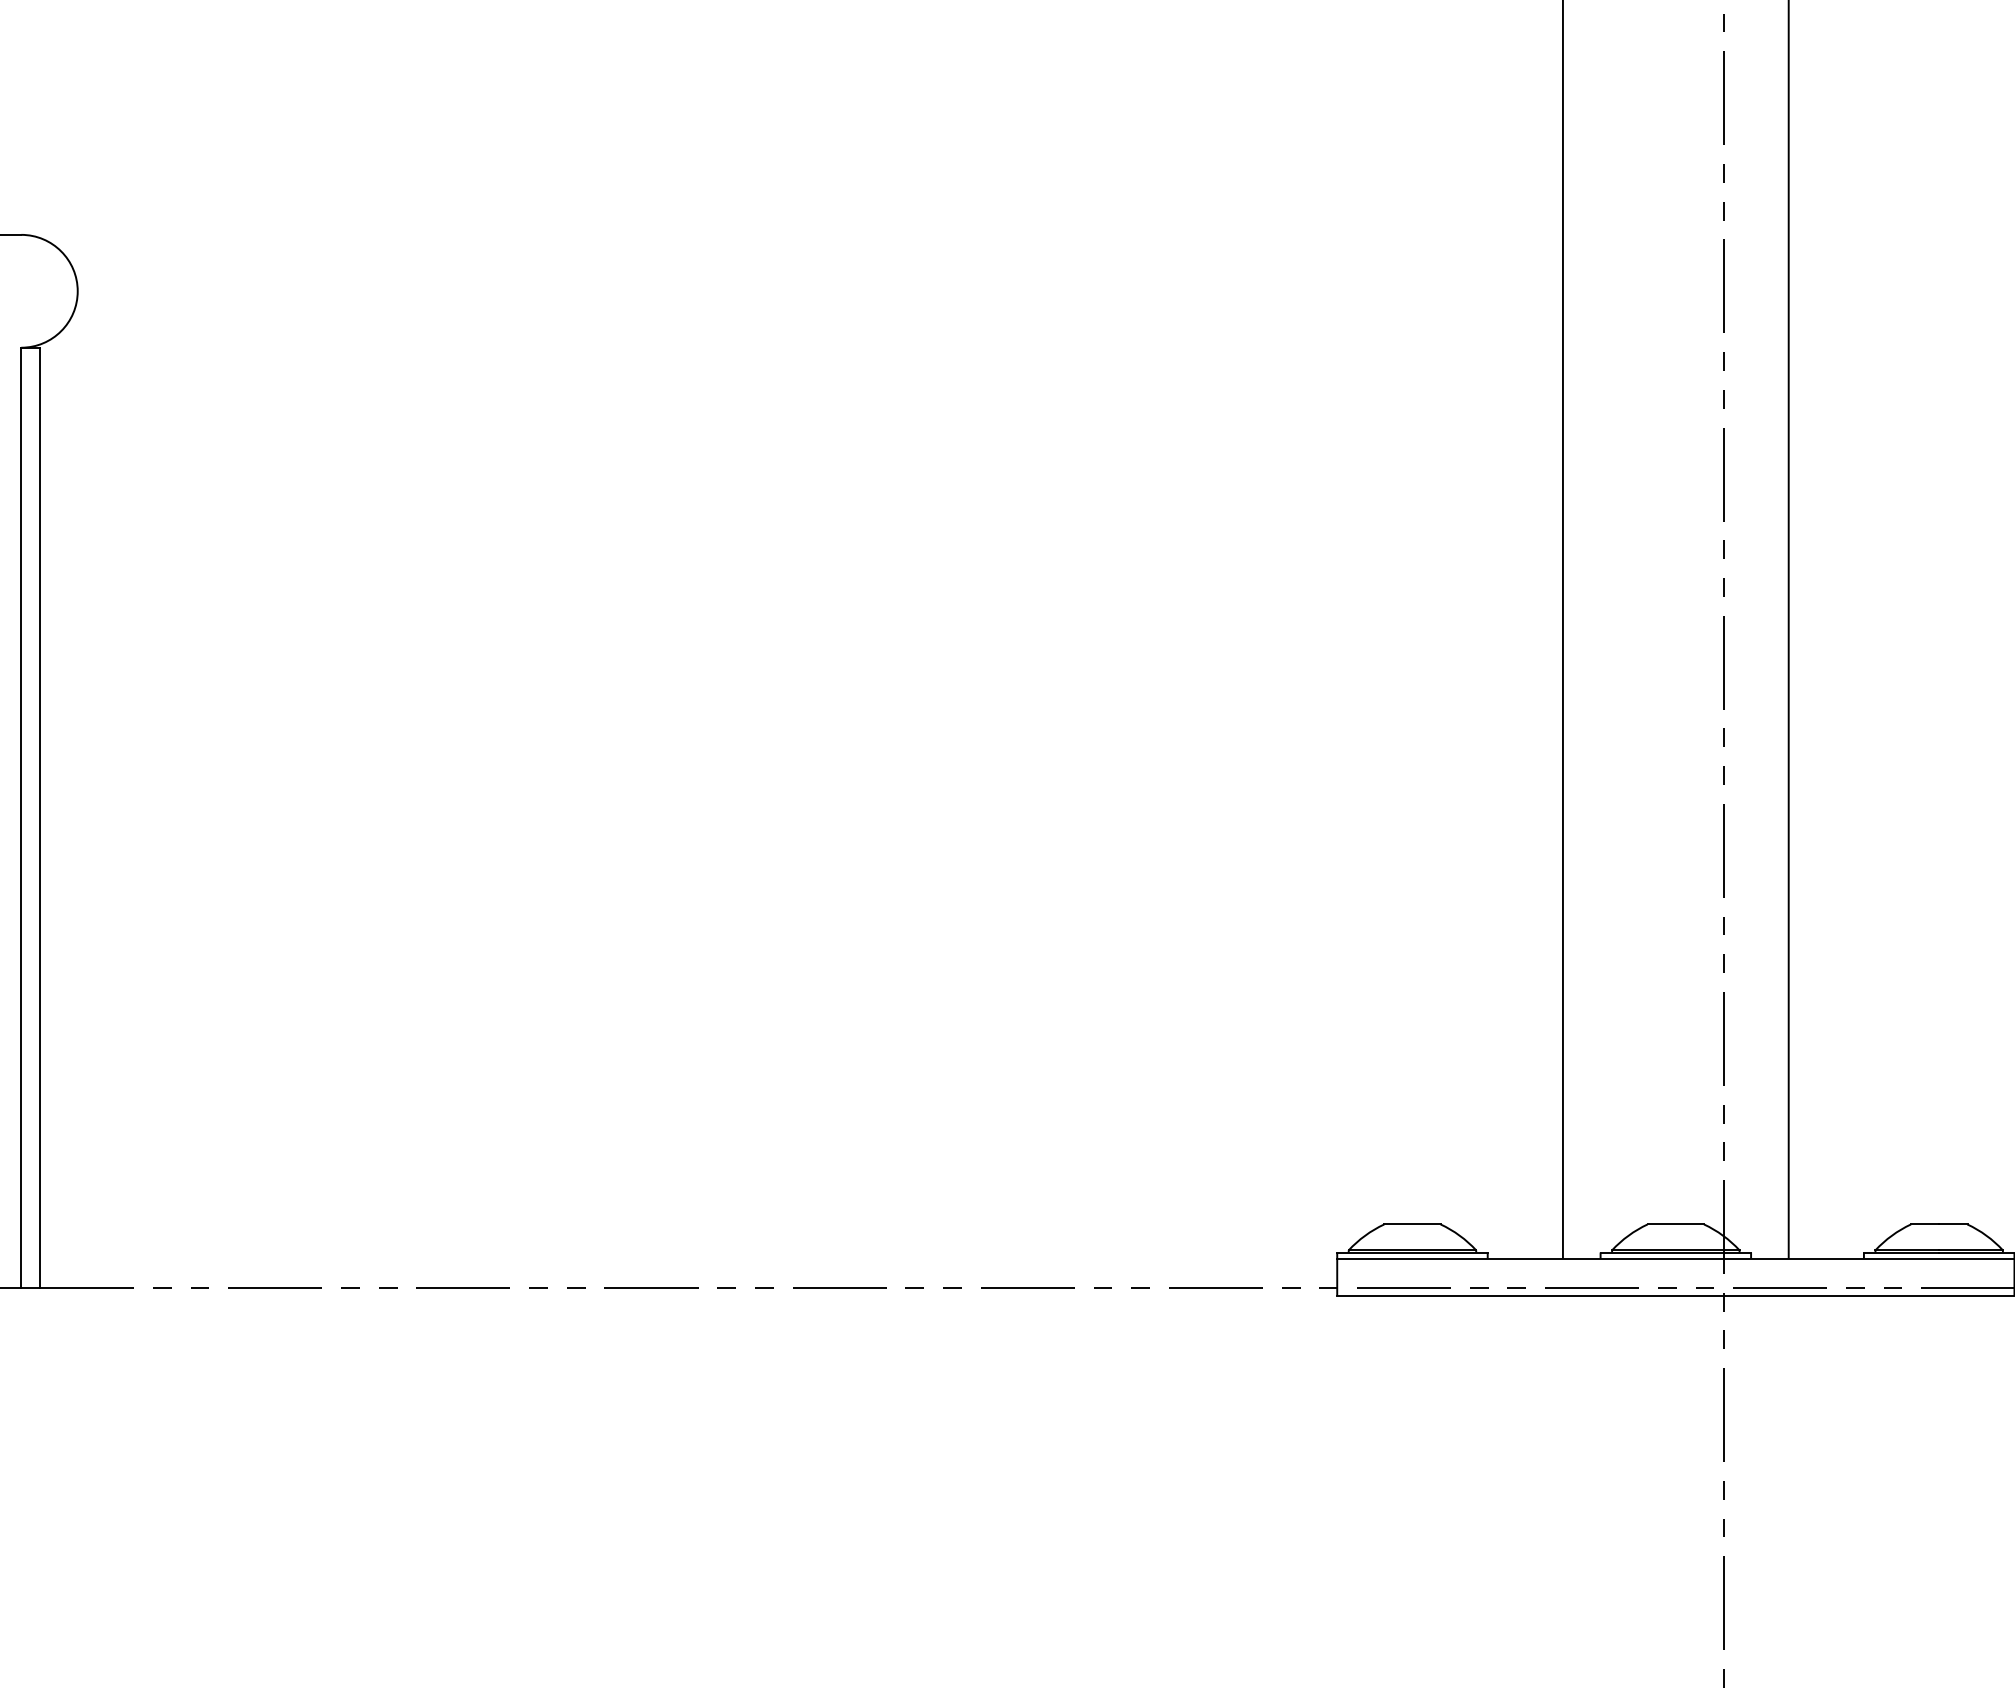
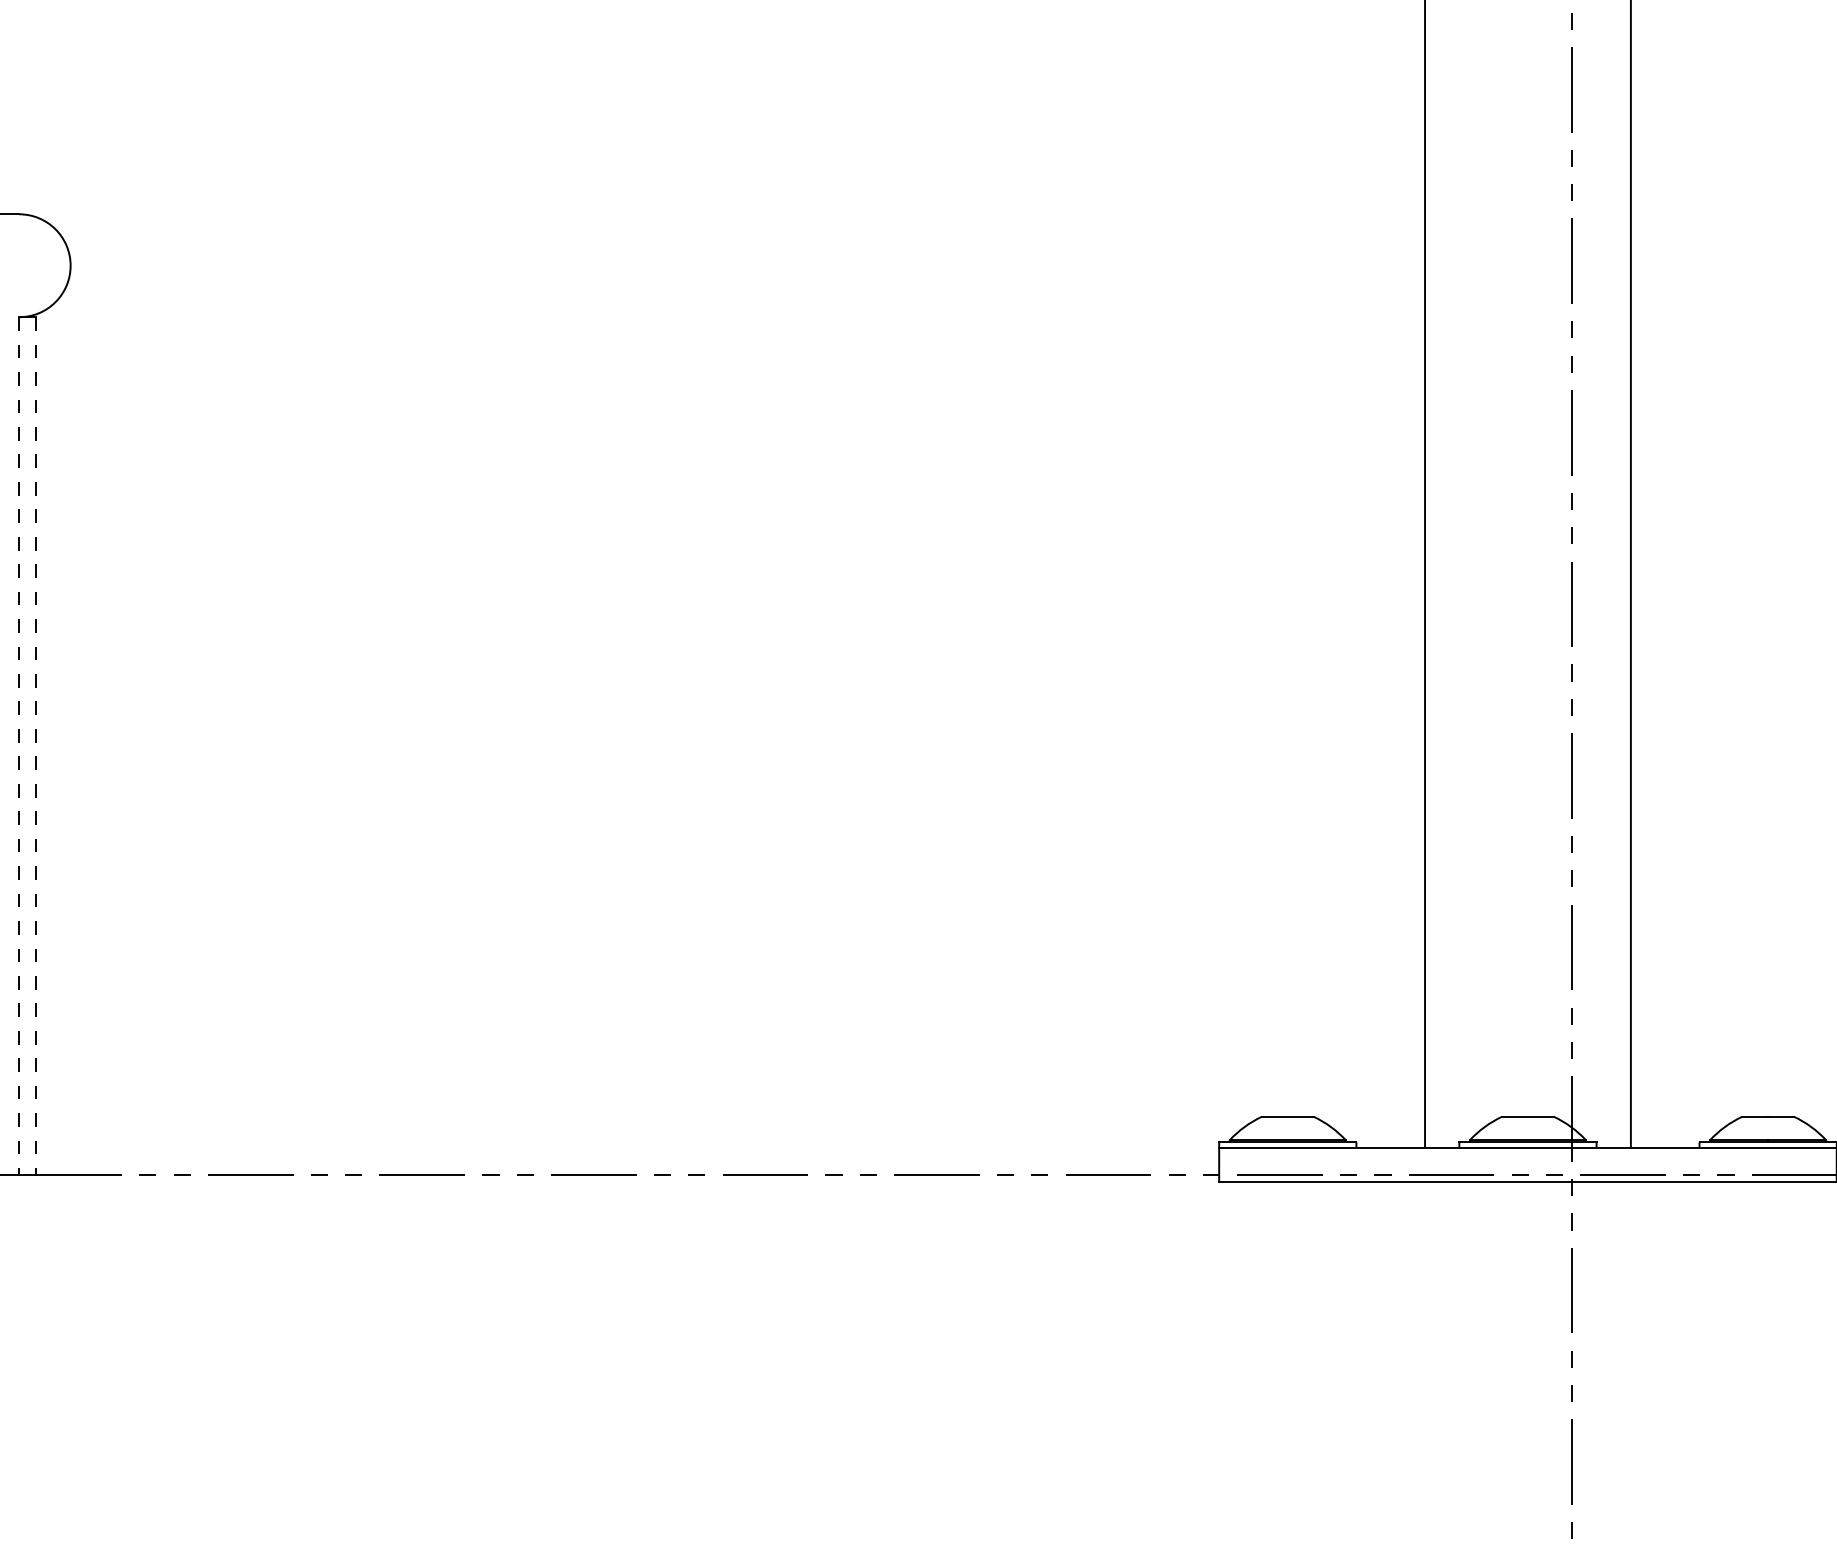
line: (21, 818) -> (19, 746), solid -> dashed
line: (40, 818) -> (36, 746), solid -> dashed

